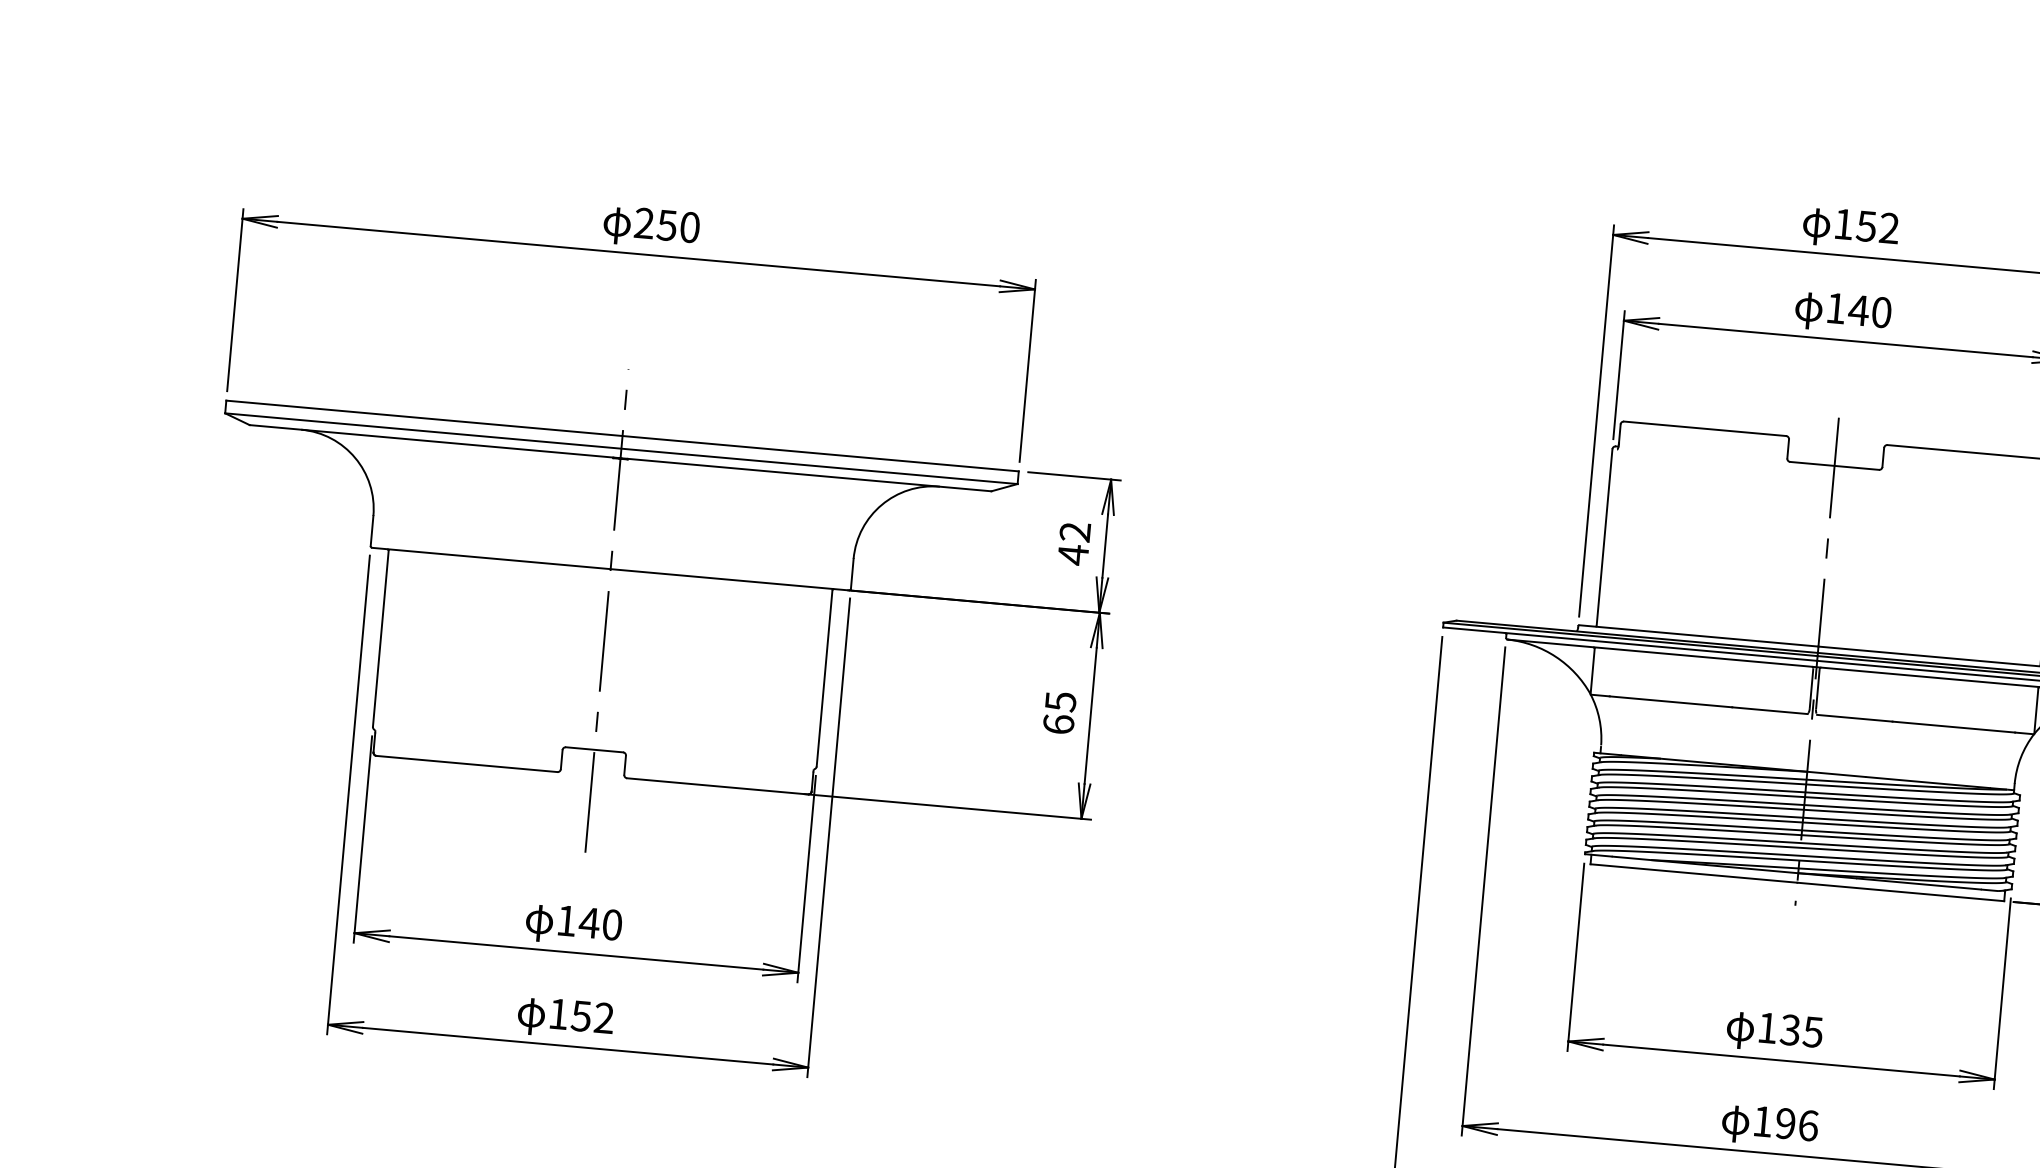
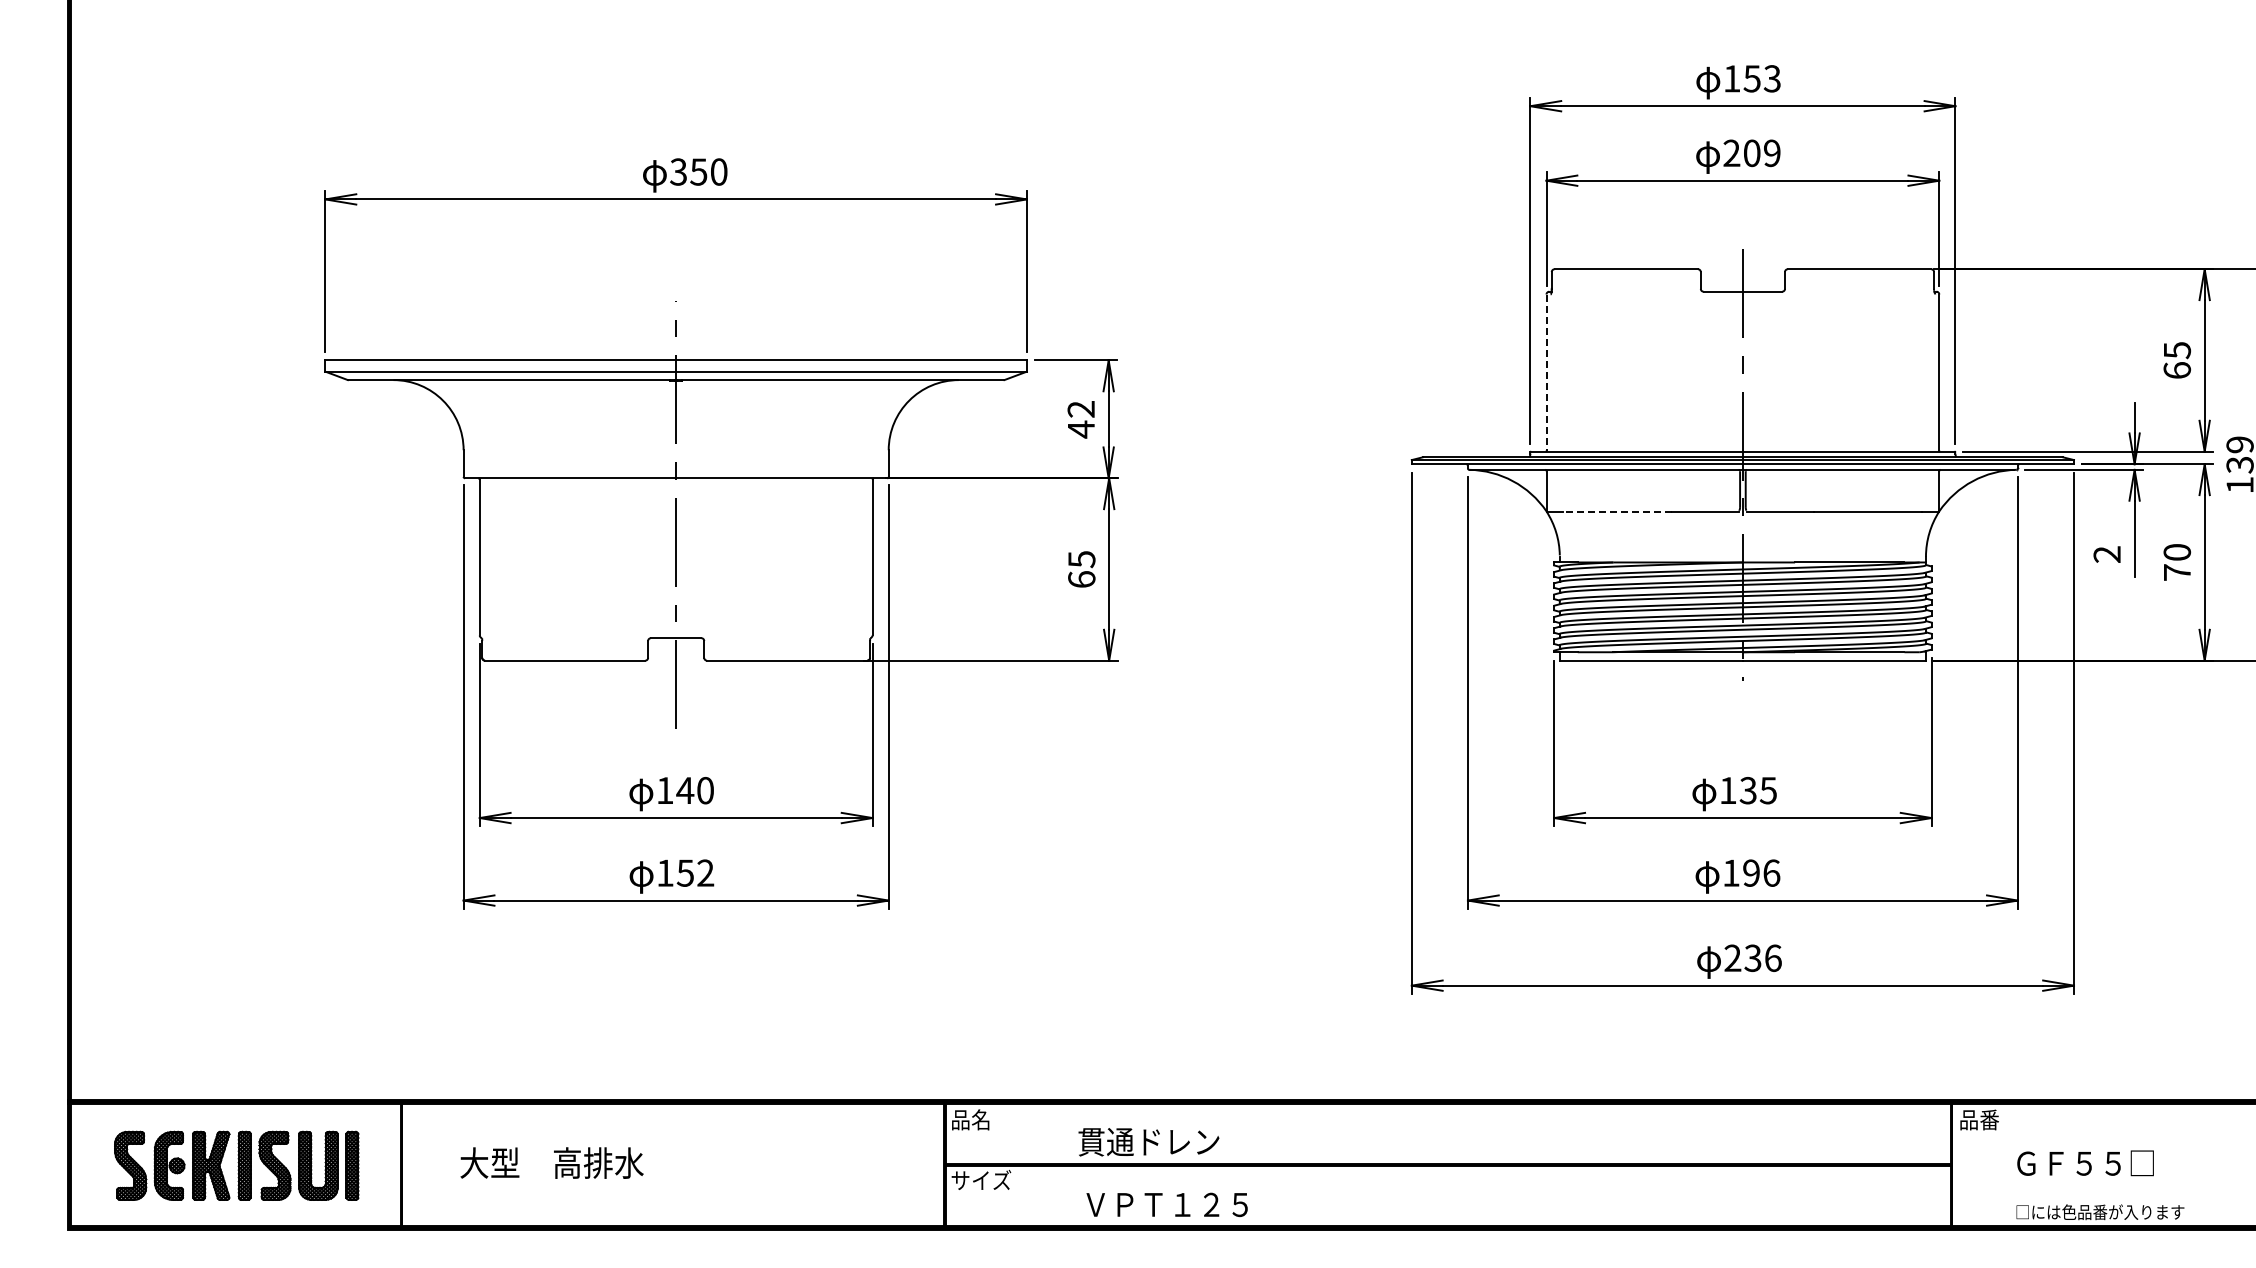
text: (644, 222) -> (678, 171), 250 -> 350
text: (1888, 227) -> (1771, 78), 152 -> 153
text: (1858, 310) -> (1751, 153), 140 -> 209
line: (1604, 538) -> (1546, 373), solid -> dashed
line: (1670, 701) -> (1617, 511), solid -> dashed

